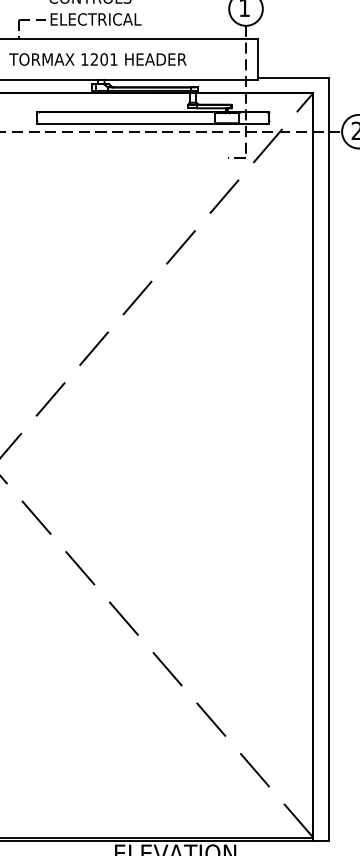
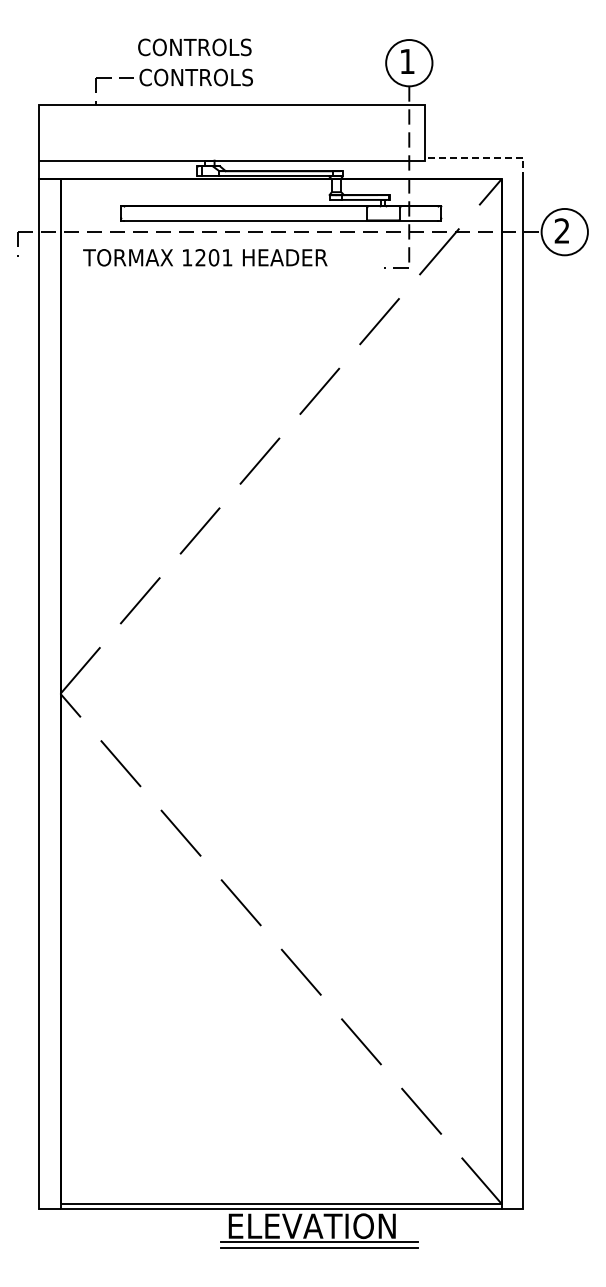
text: (95, 19) -> (202, 77), ELECTRICAL -> CONTROLS
text: (98, 59) -> (205, 257), moved
line: (301, 77) -> (485, 157), solid -> dashed

